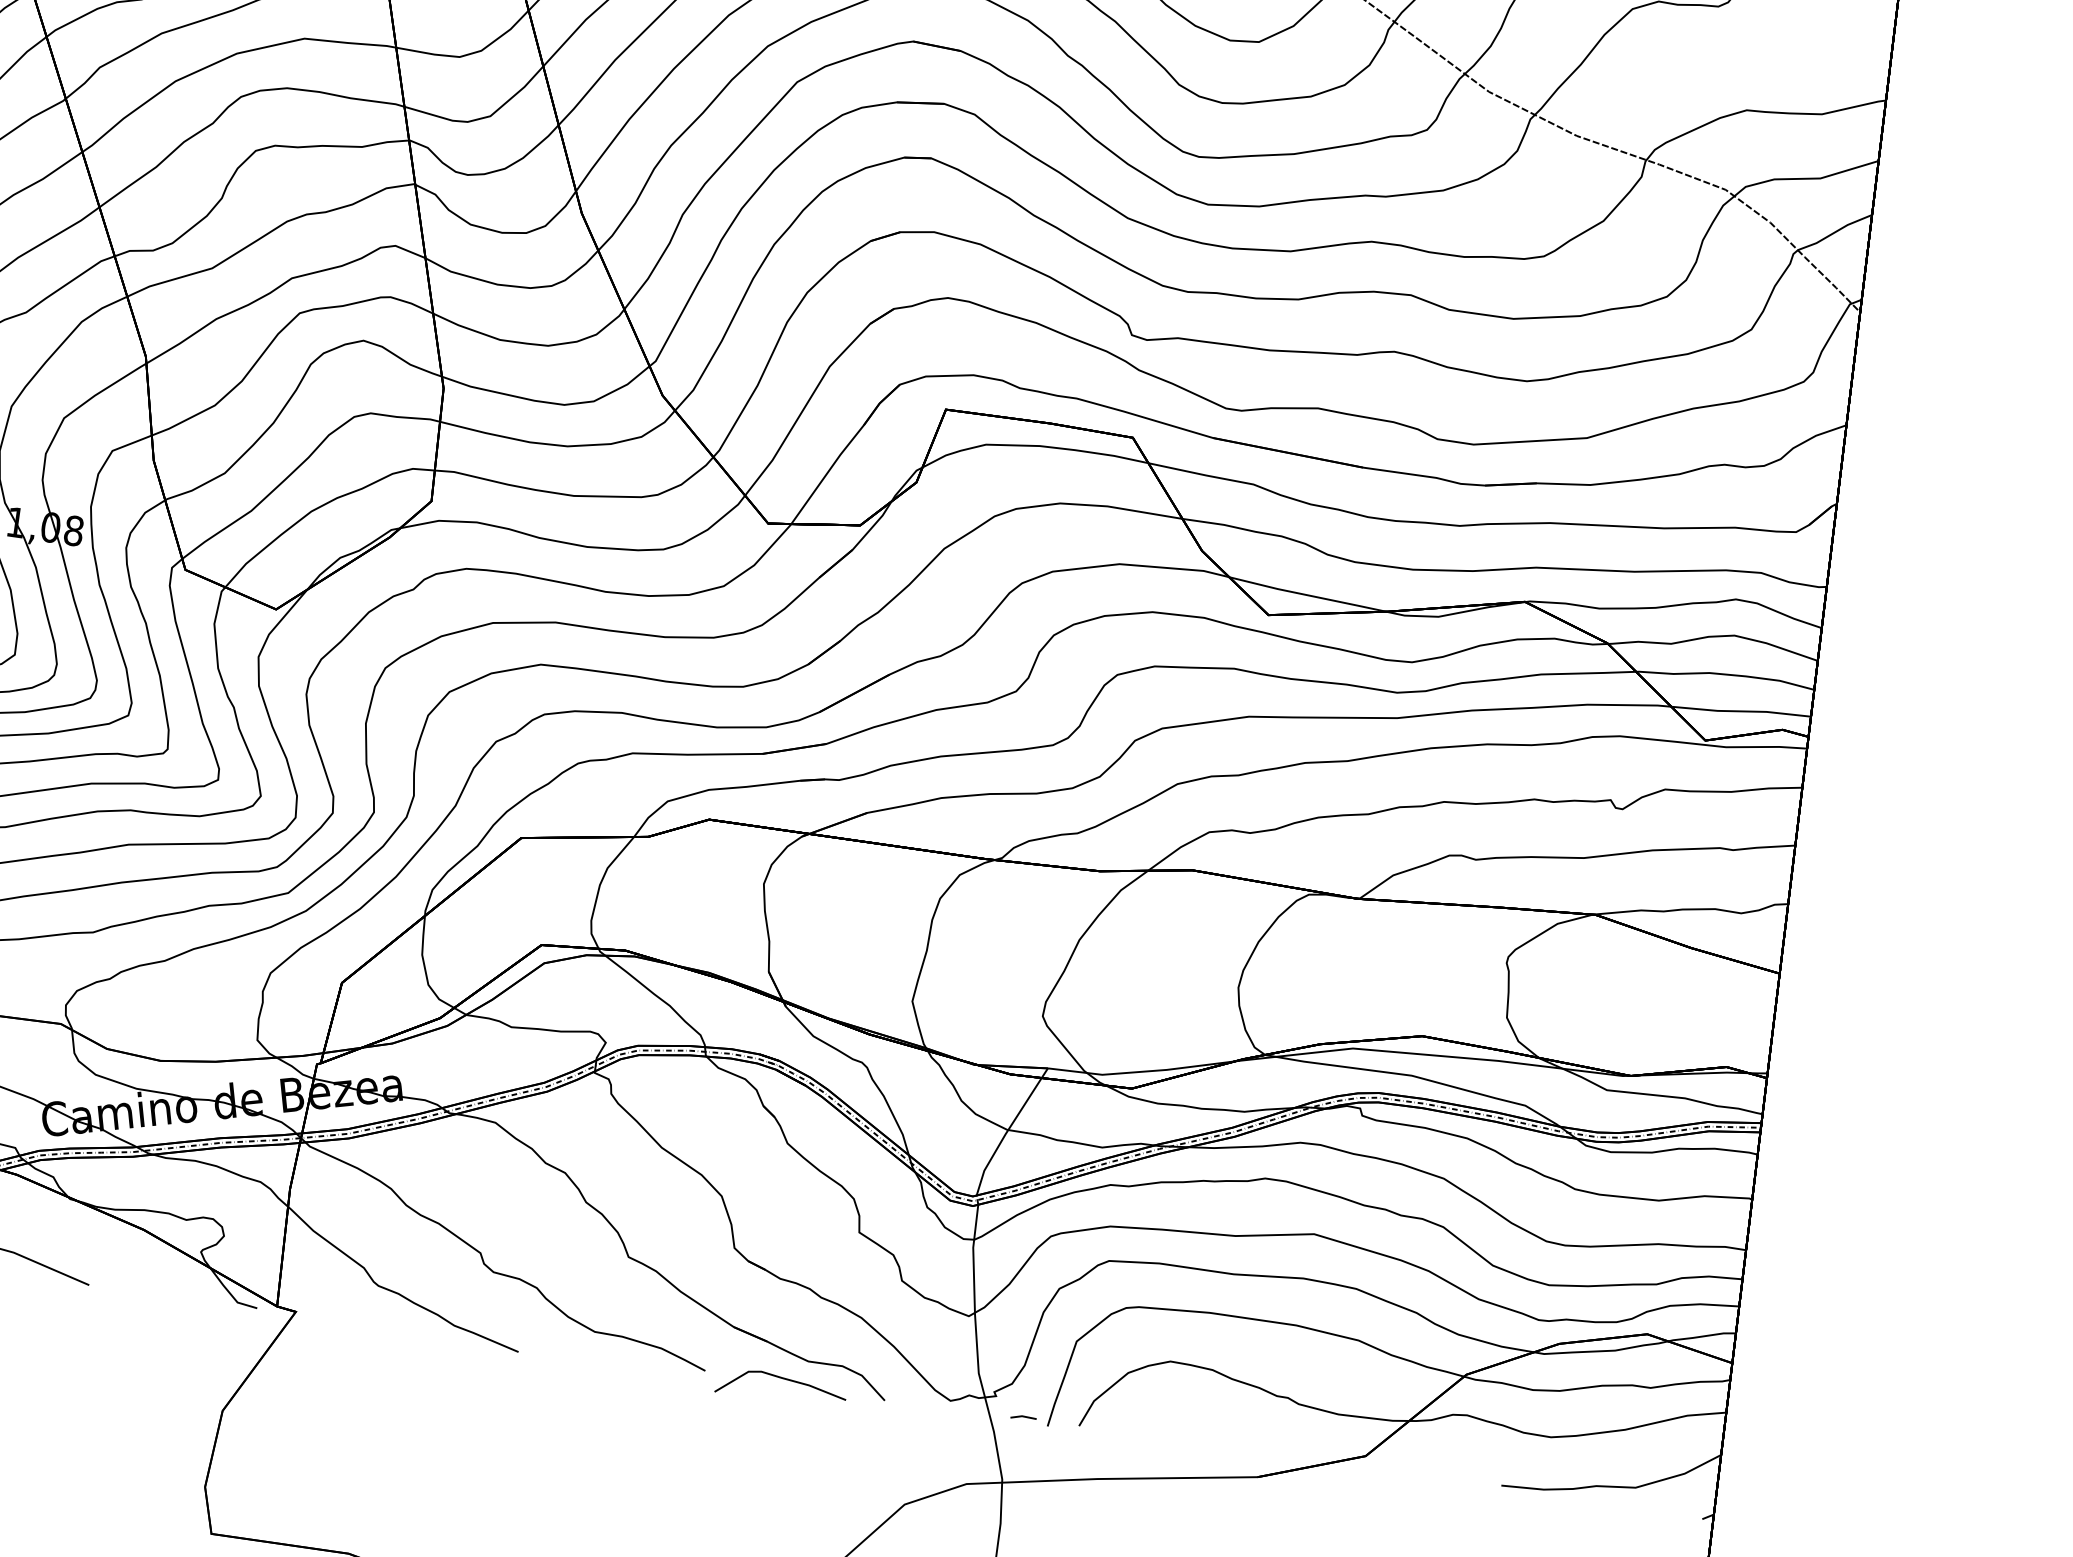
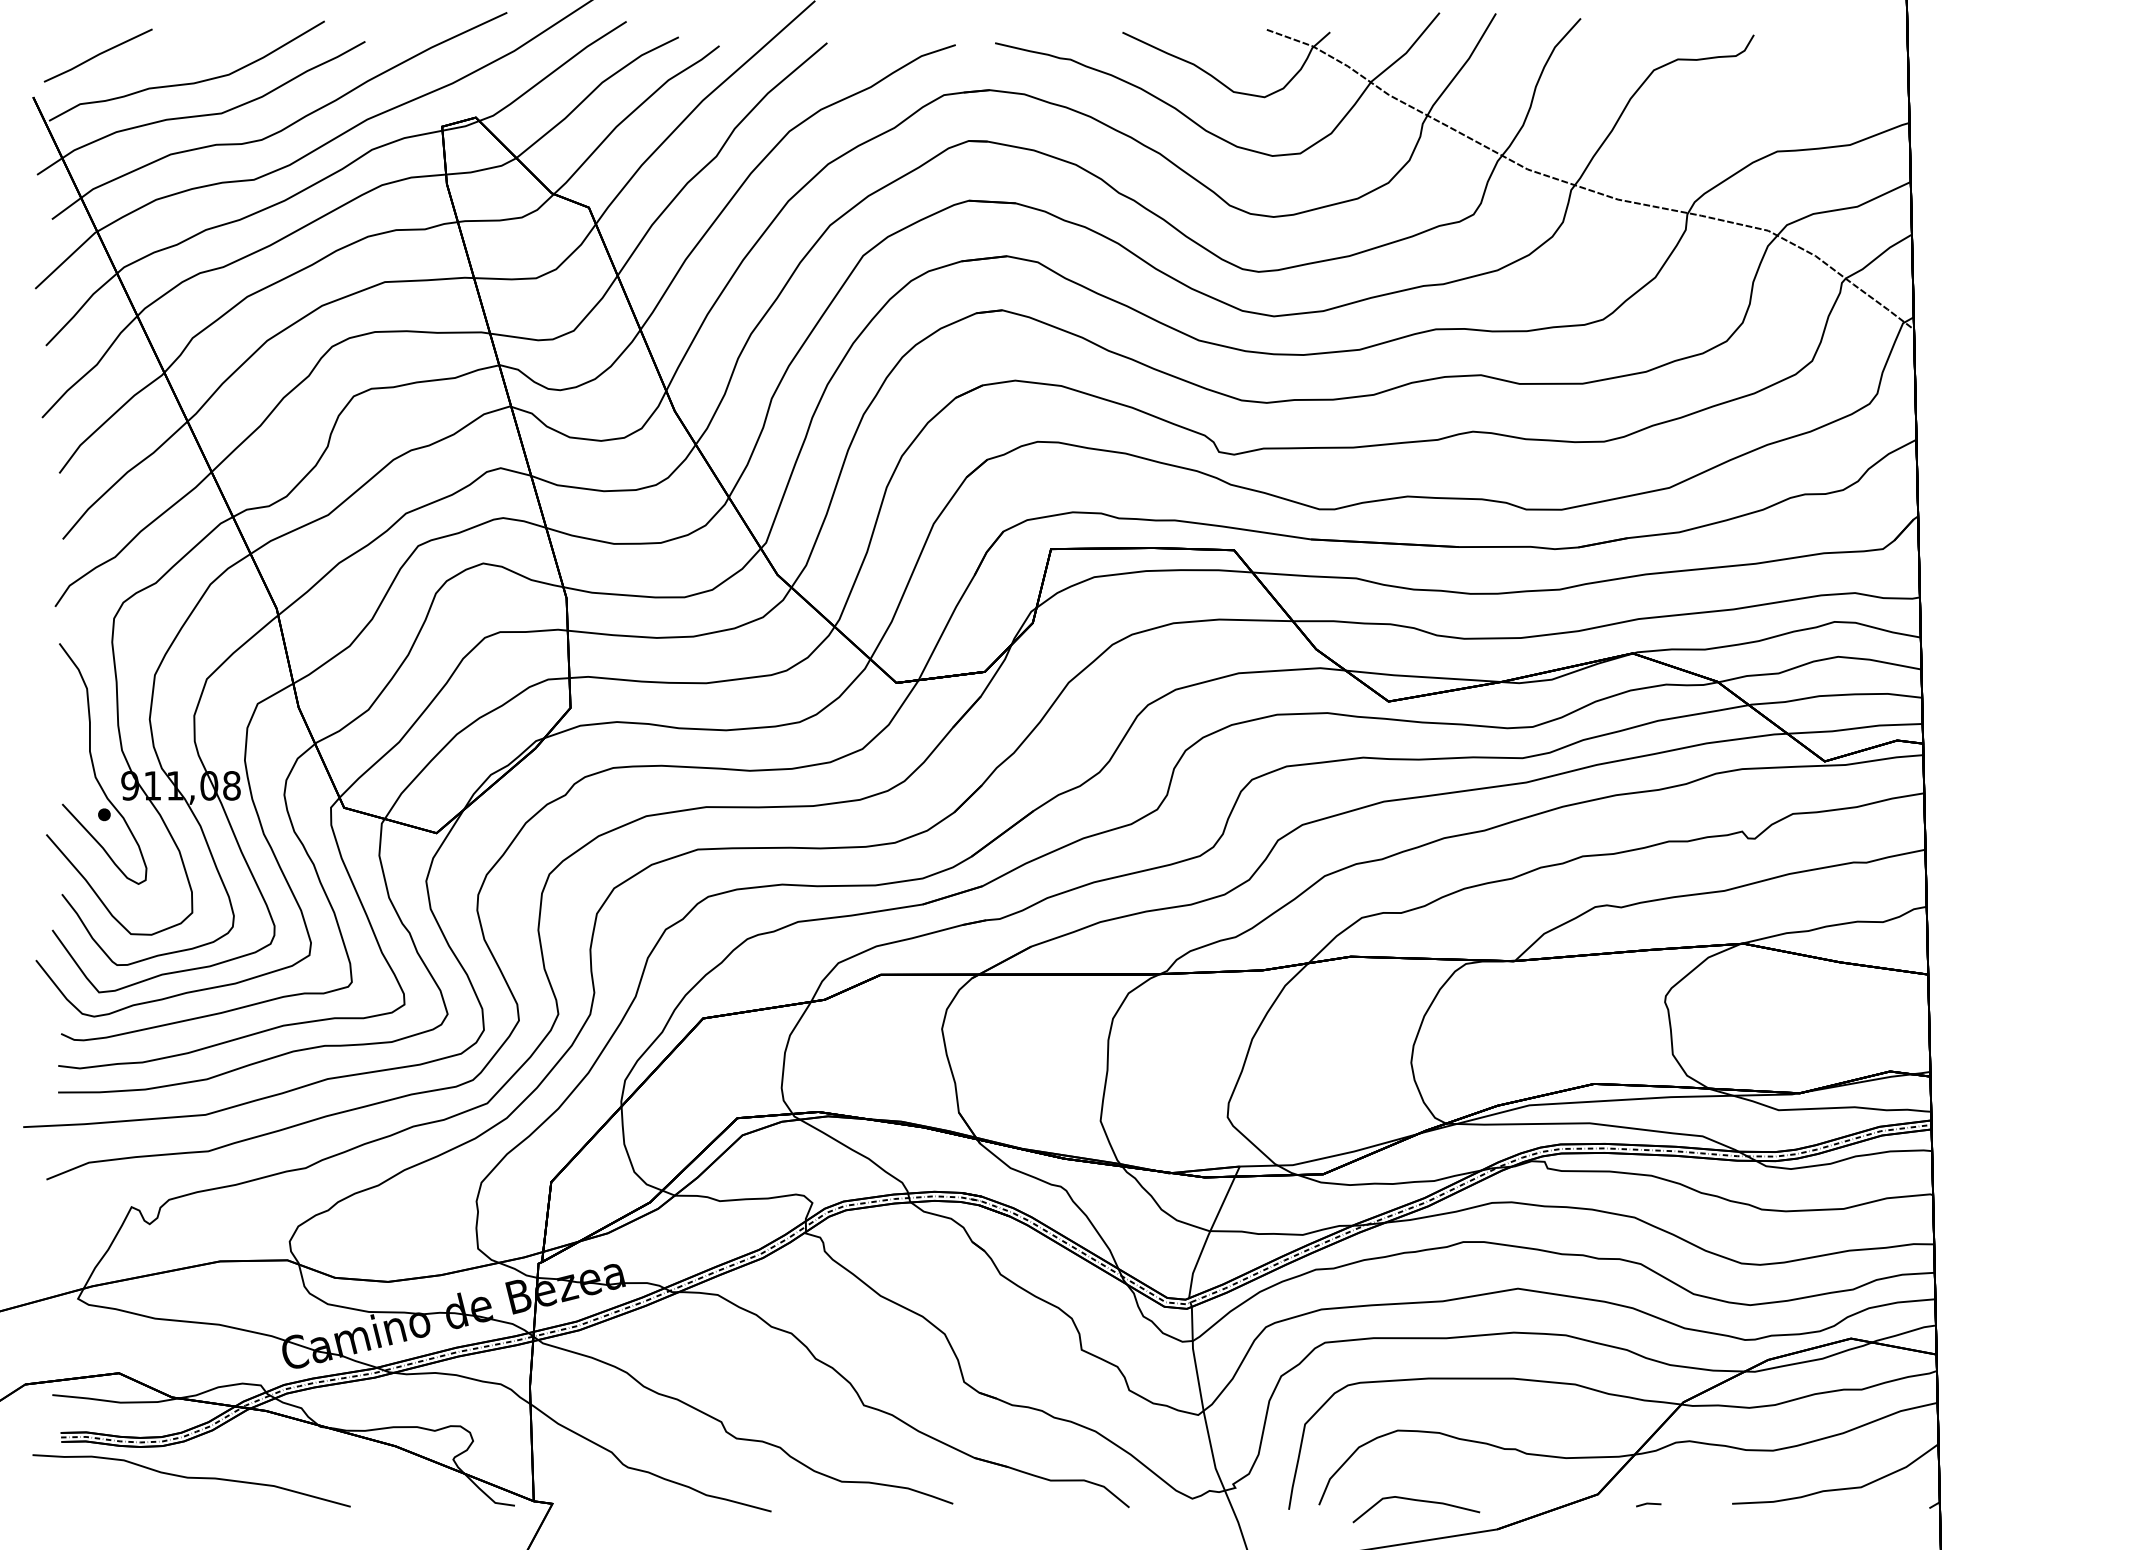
curve: (782, 1379) -> (1416, 1501), moved
line: (1023, 1417) -> (1648, 1504), moved

